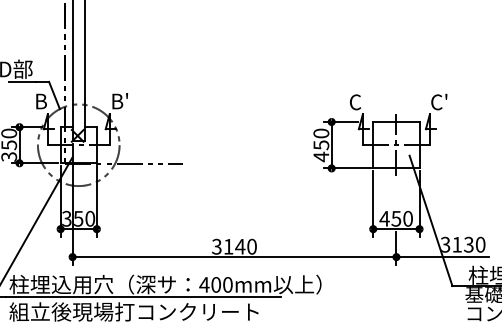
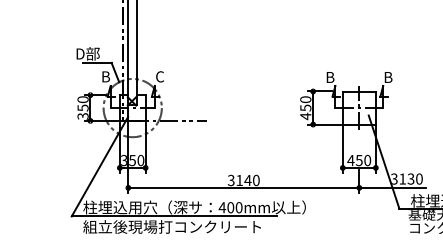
text: (119, 101) -> (161, 76), B' -> C
text: (355, 102) -> (330, 77), C -> B
text: (438, 102) -> (389, 77), C' -> B

